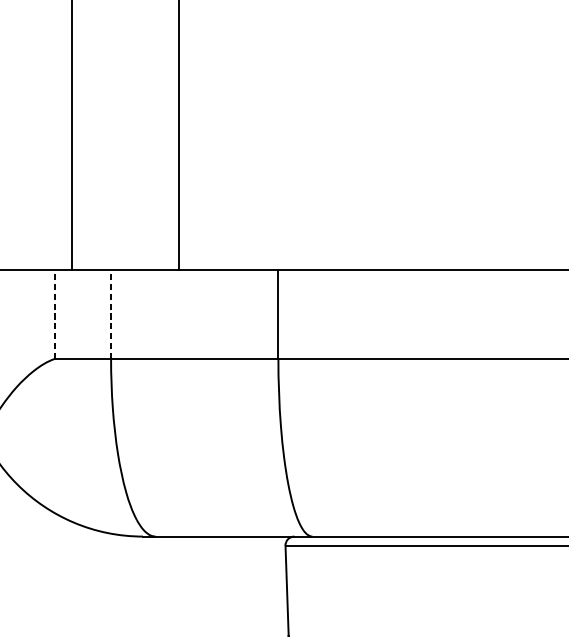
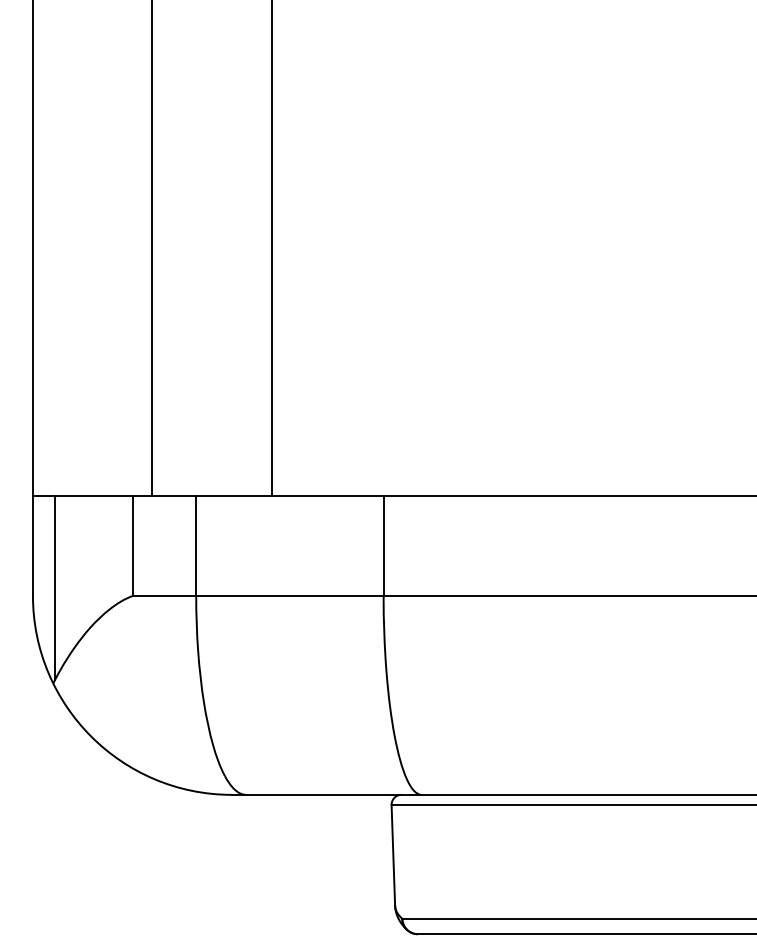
line: (55, 314) -> (133, 546), dashed -> solid
line: (111, 314) -> (196, 546), dashed -> solid

